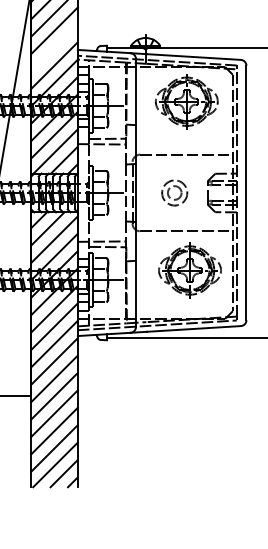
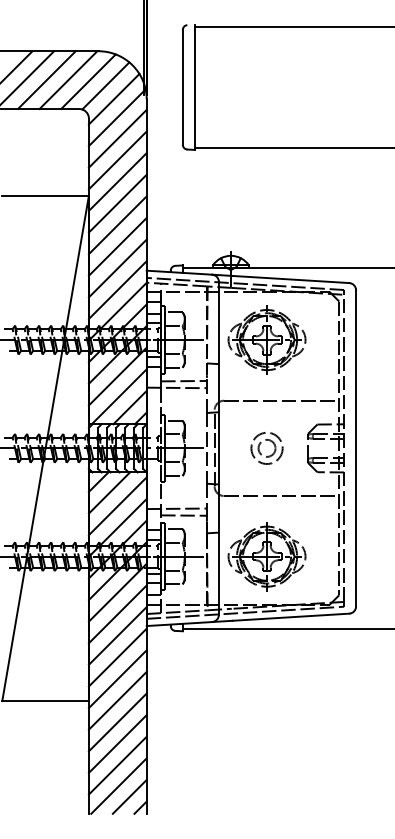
line: (54, 48) -> (117, 268), added
part: (186, 101) -> (266, 339), moved
part: (189, 270) -> (266, 556), moved

